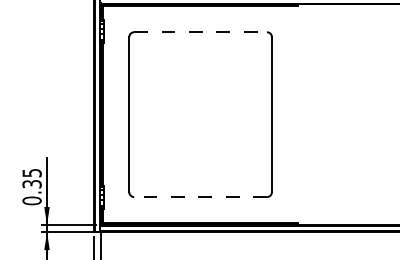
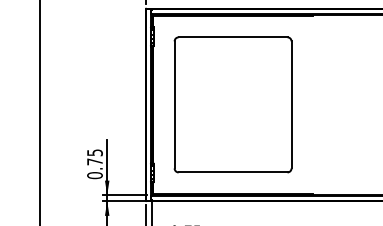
line: (201, 32) -> (233, 37), dashed -> solid
text: (31, 183) -> (94, 161), 0.35 -> 0.75
line: (199, 197) -> (232, 172), dashed -> solid

